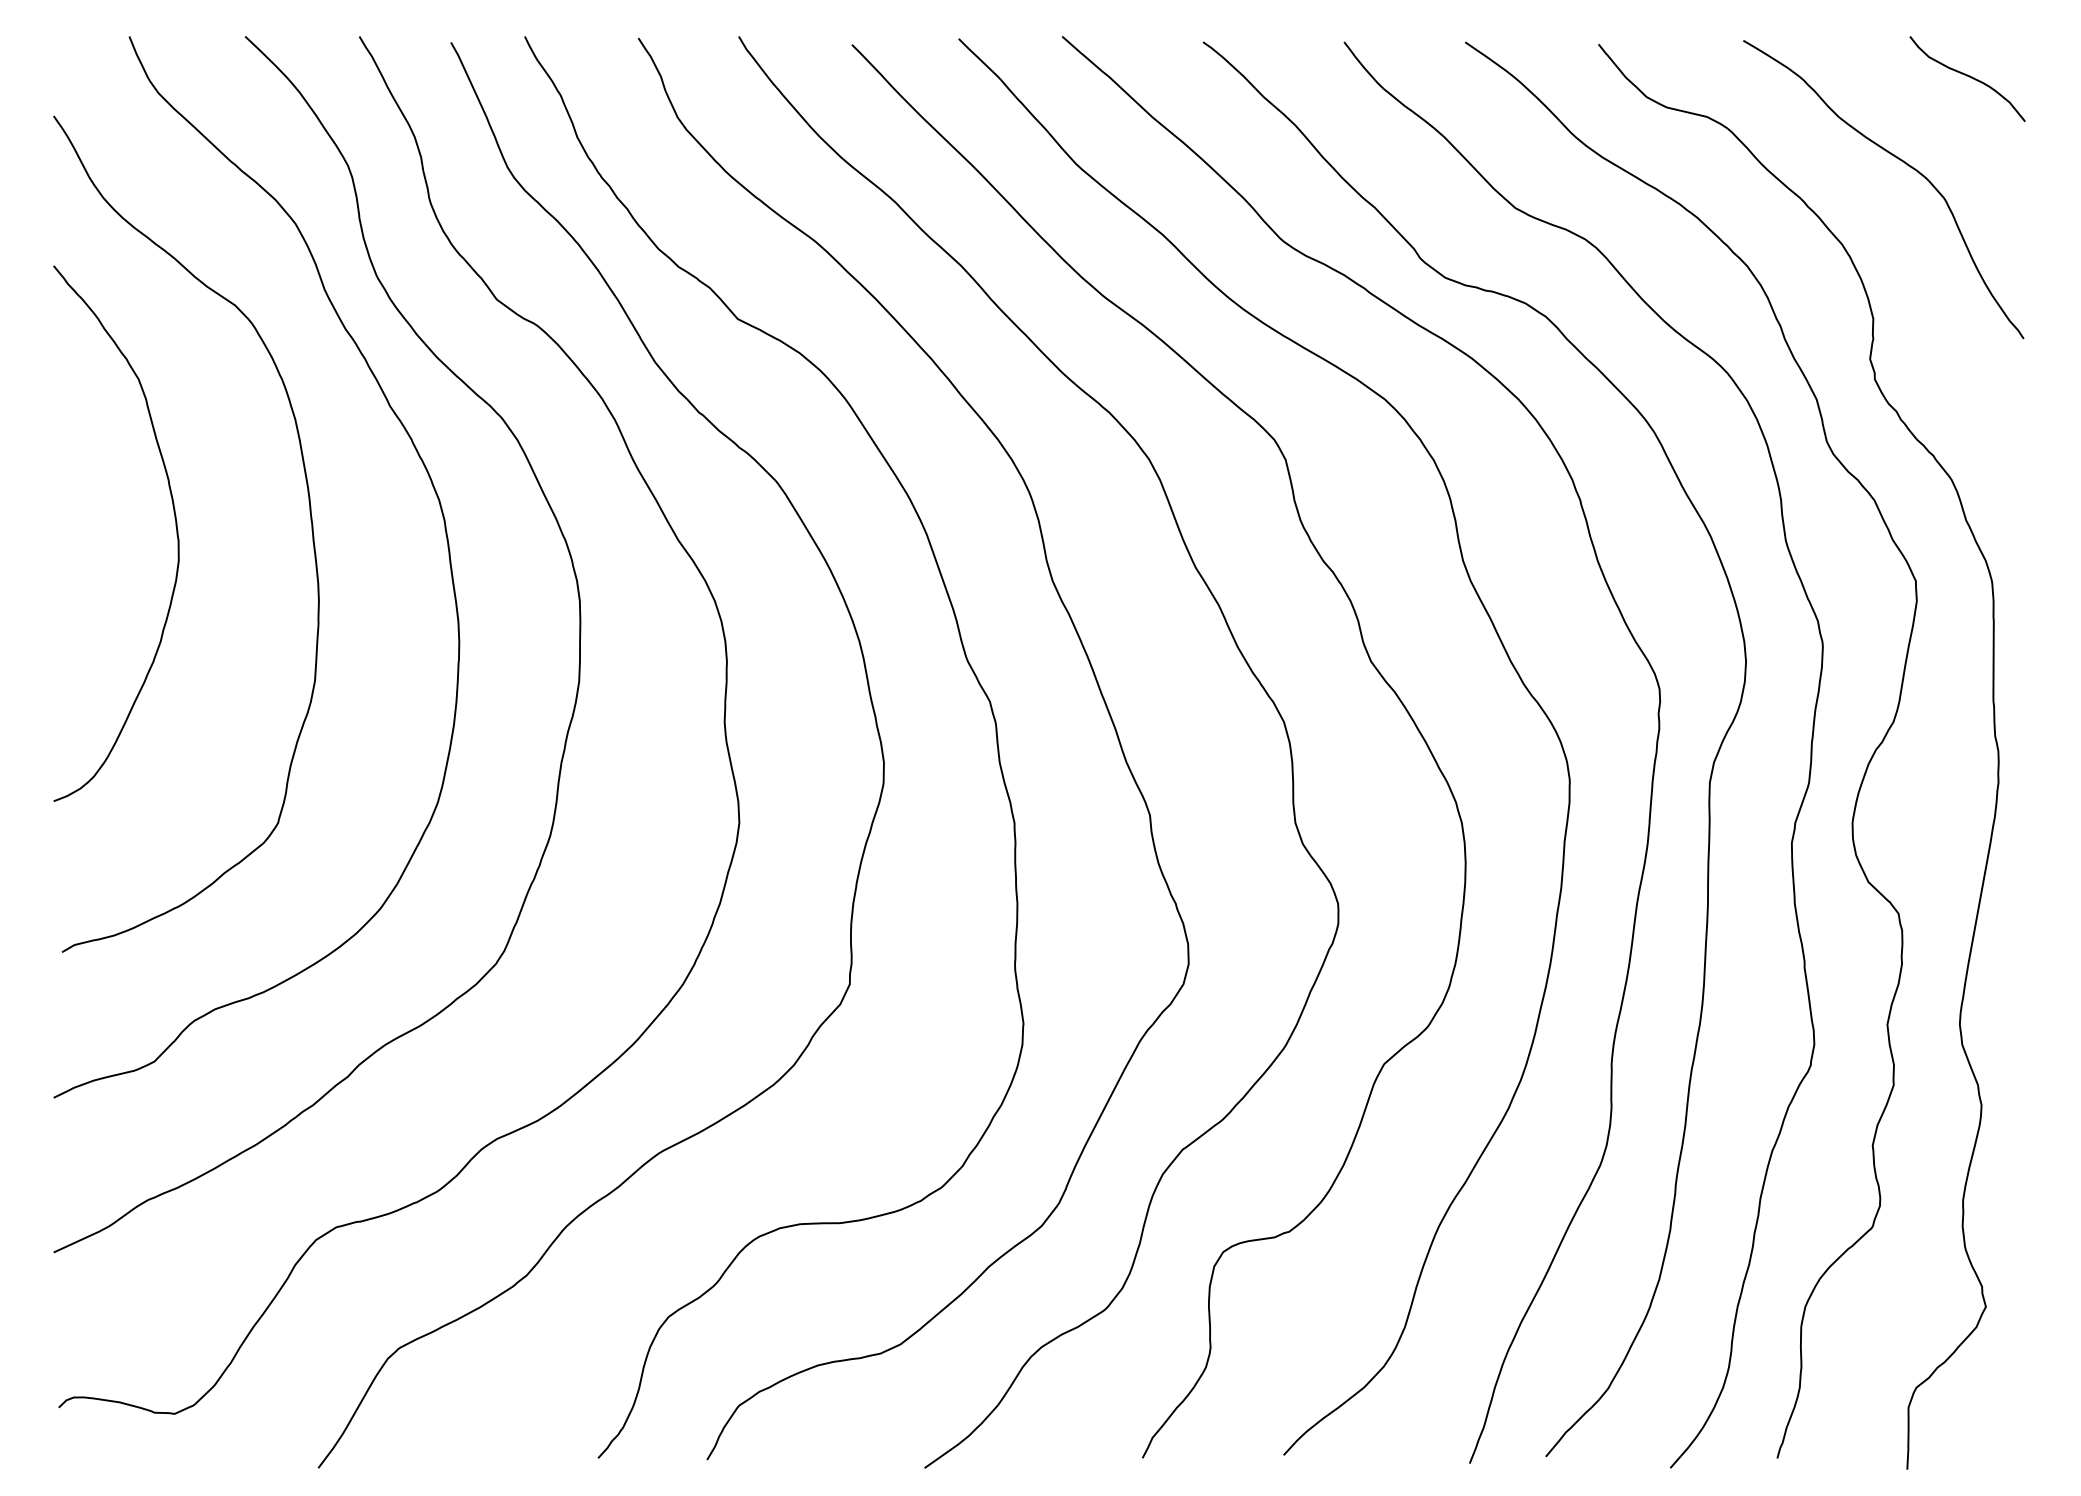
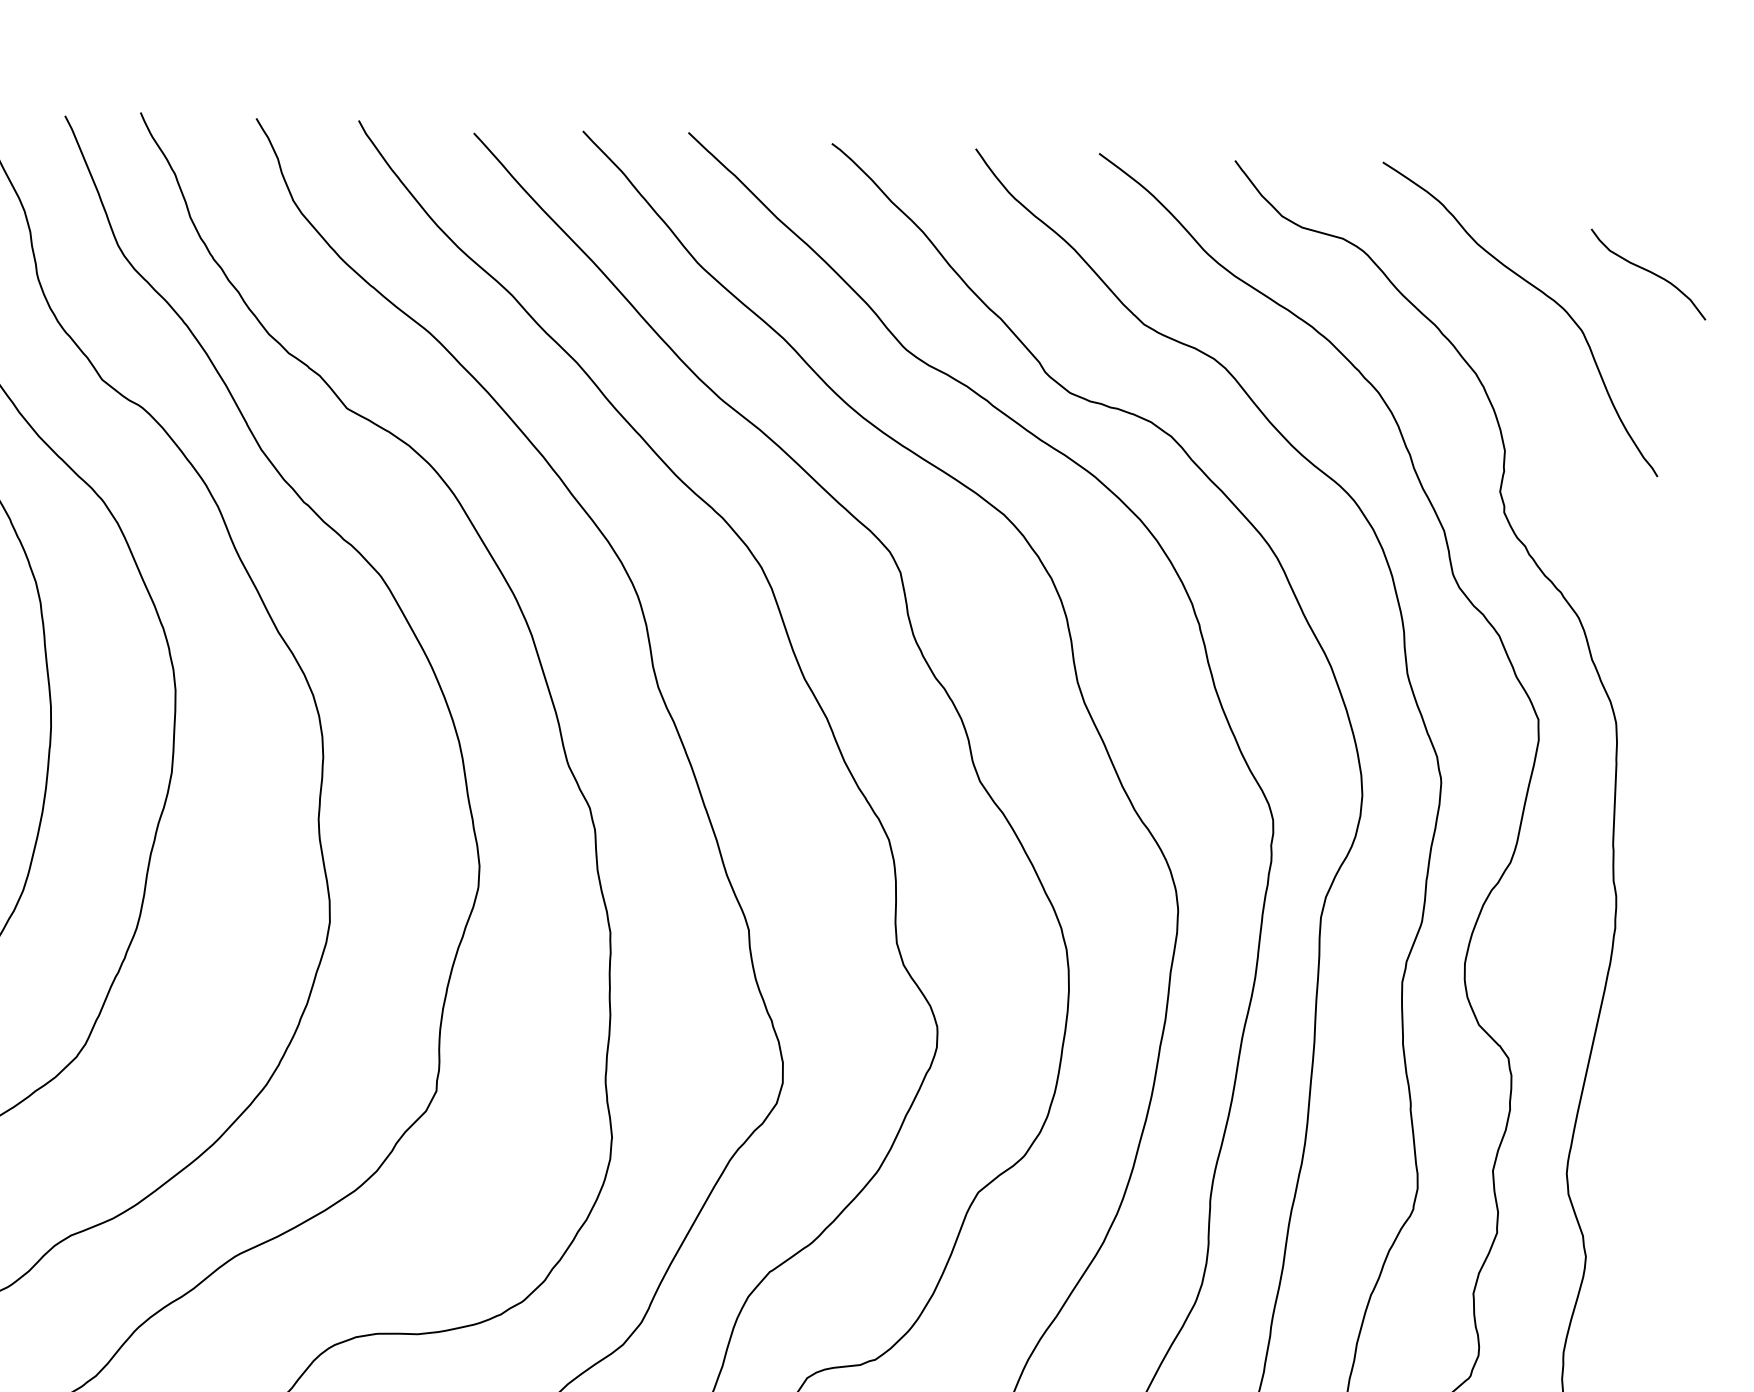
curve: (1967, 76) -> (1648, 271), moved

